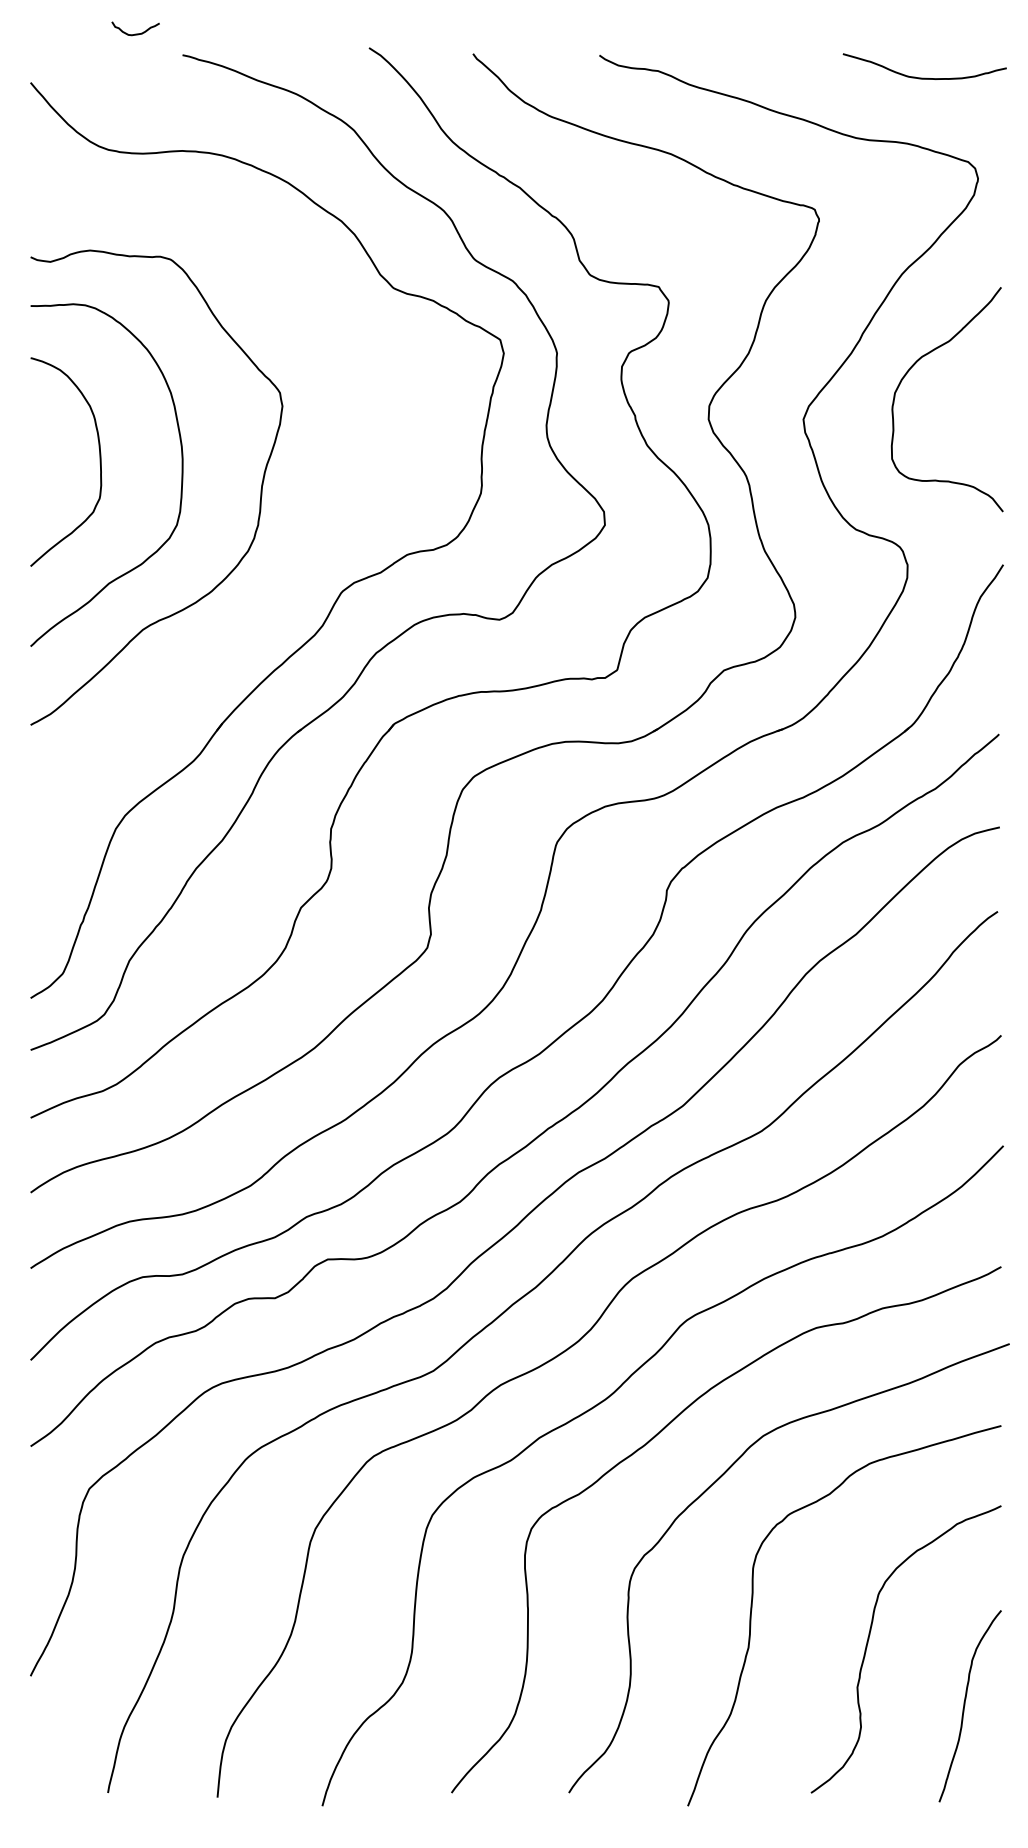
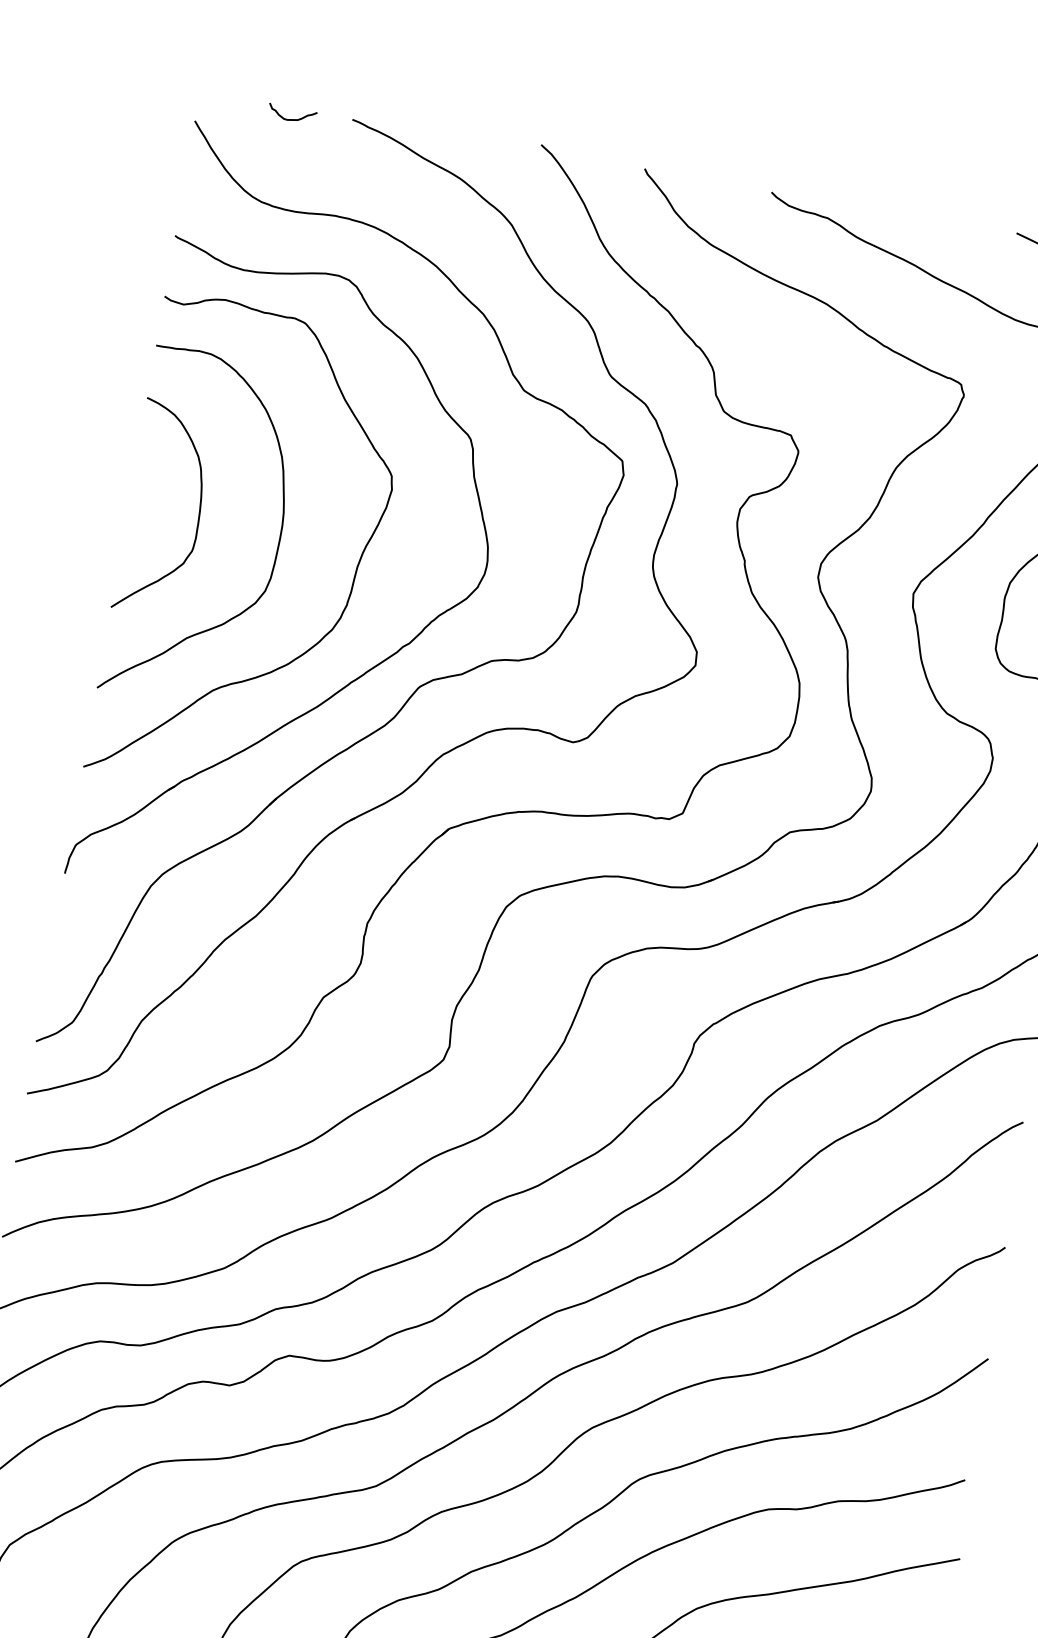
curve: (135, 33) -> (291, 118), moved
part: (278, 594) -> (355, 678), added

